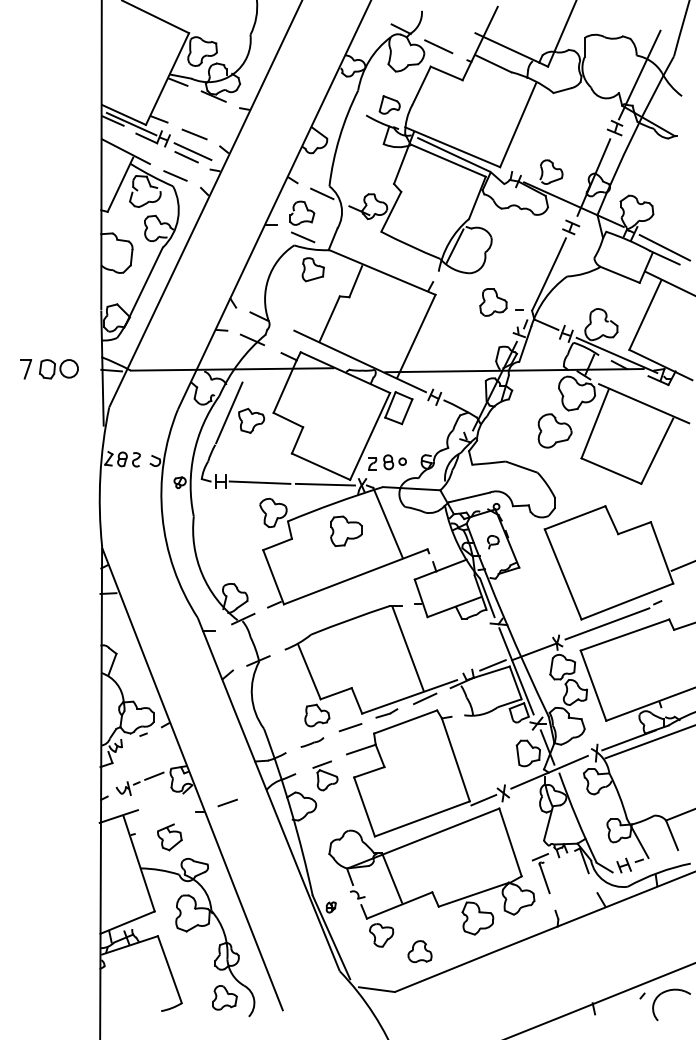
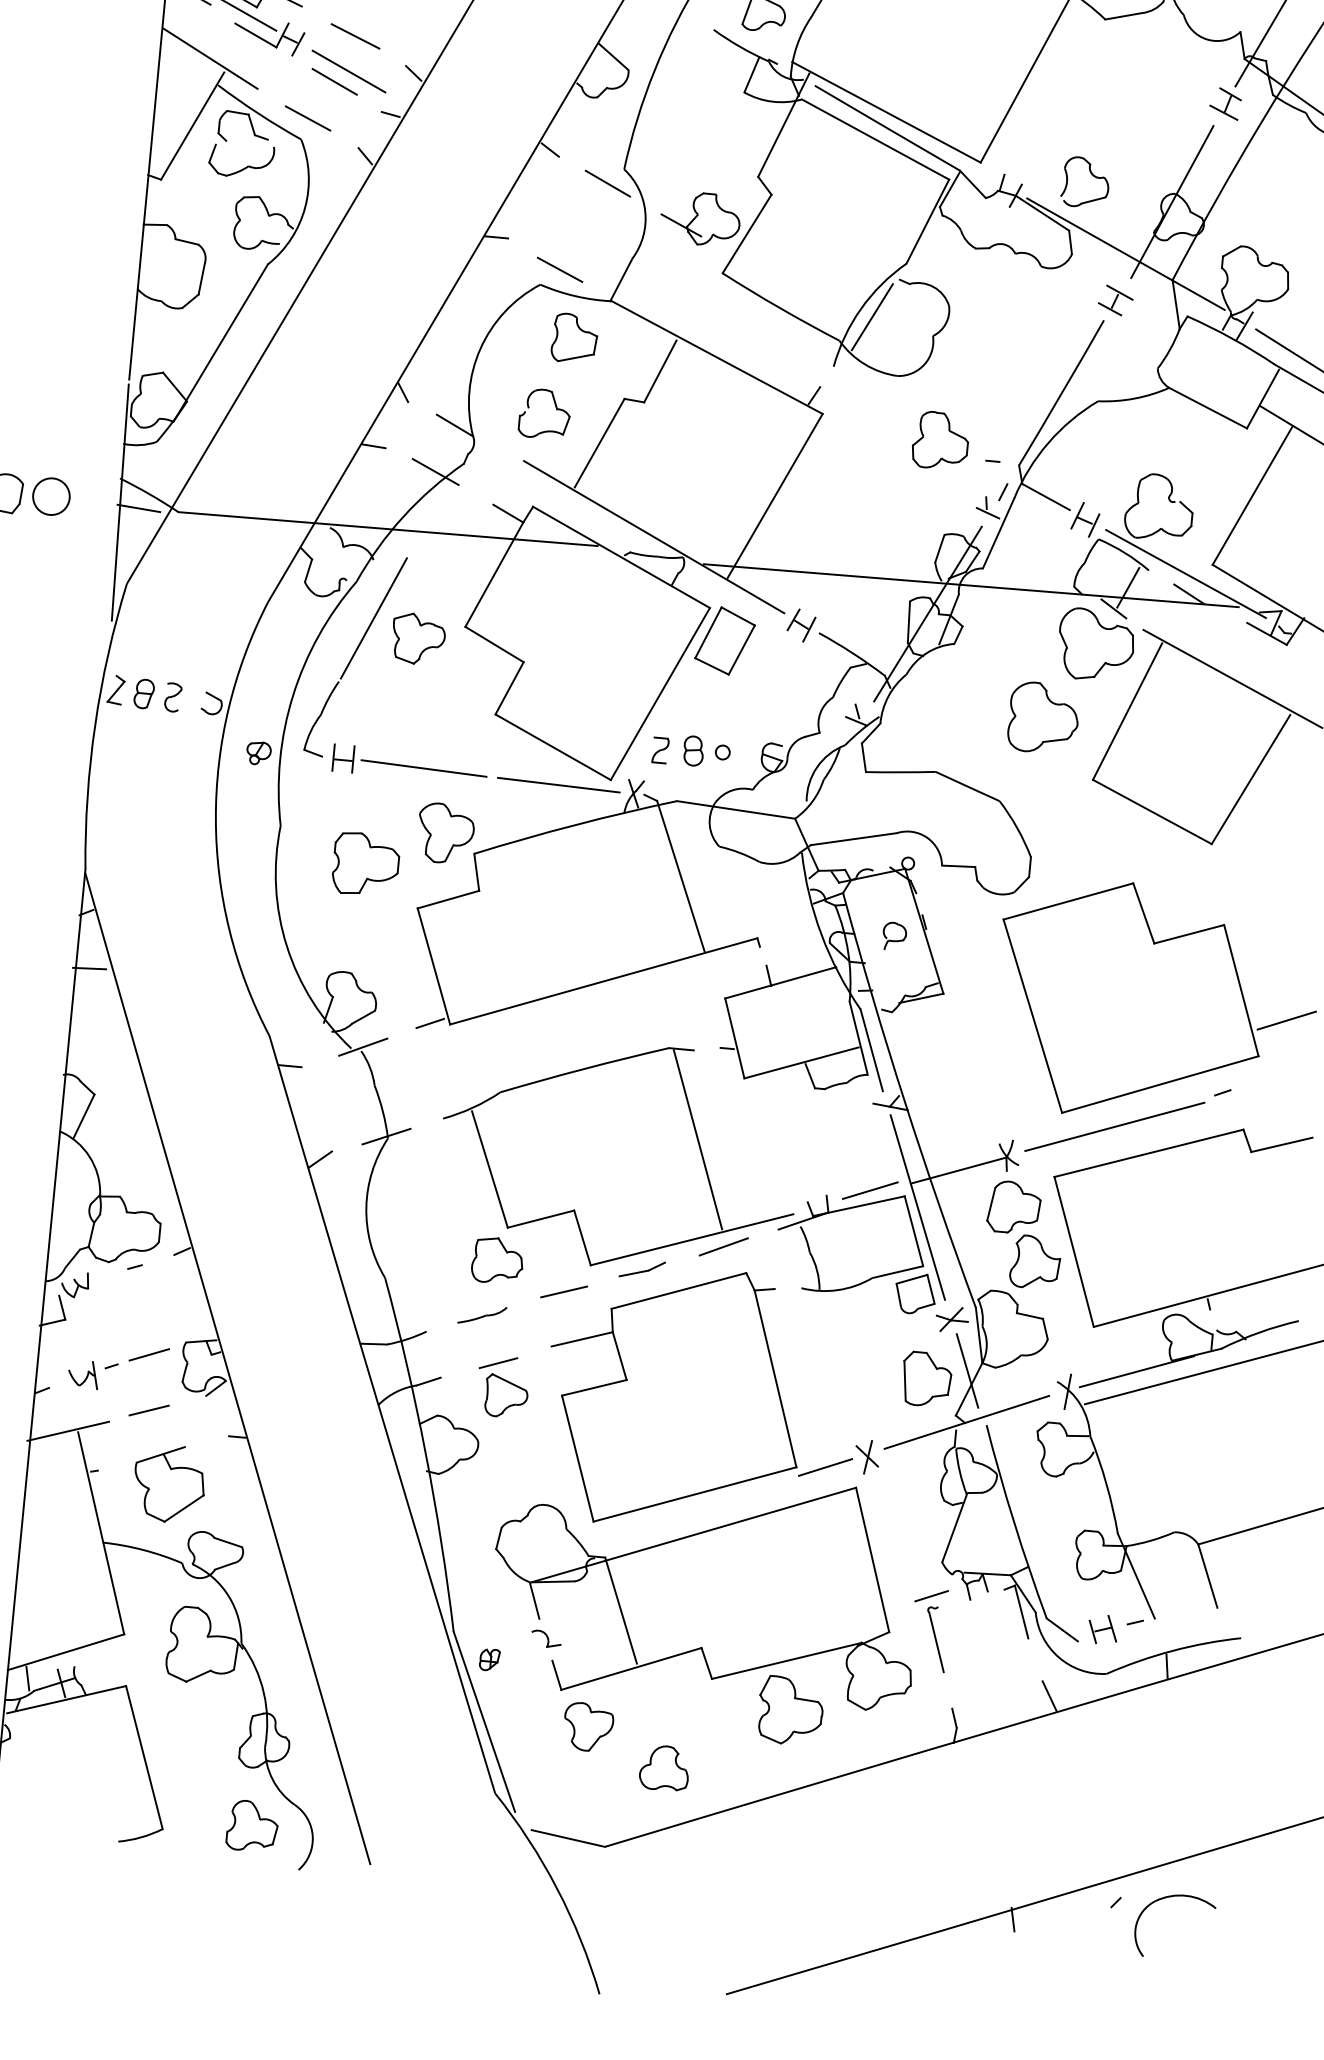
part: (302, 212) -> (545, 412), moved
part: (346, 530) -> (366, 862), moved
line: (227, 802) -> (148, 1409), moved
part: (169, 837) -> (168, 1484), size x1.43

